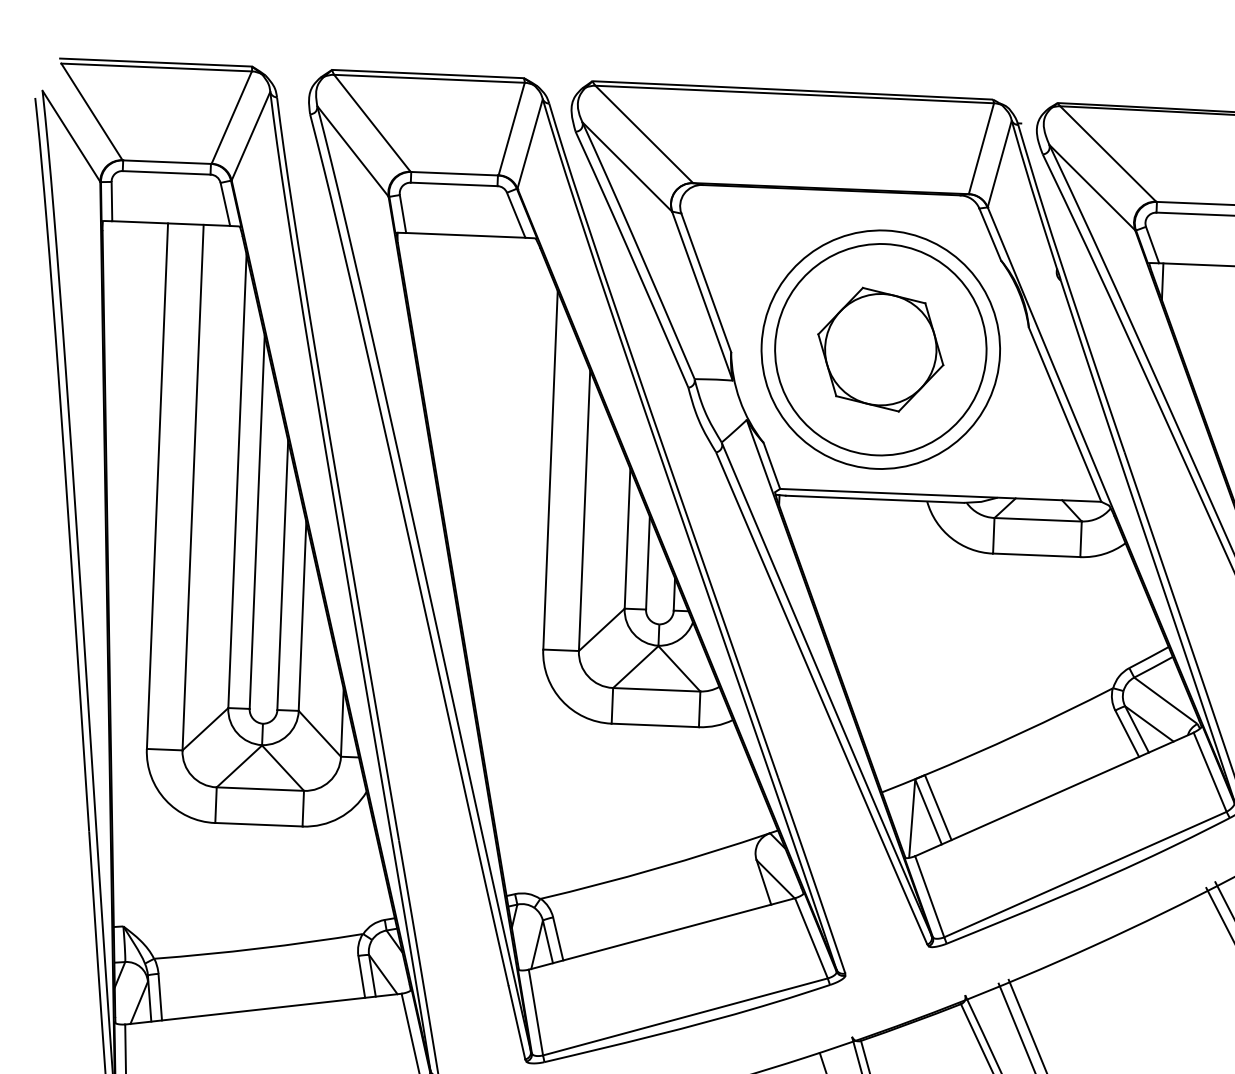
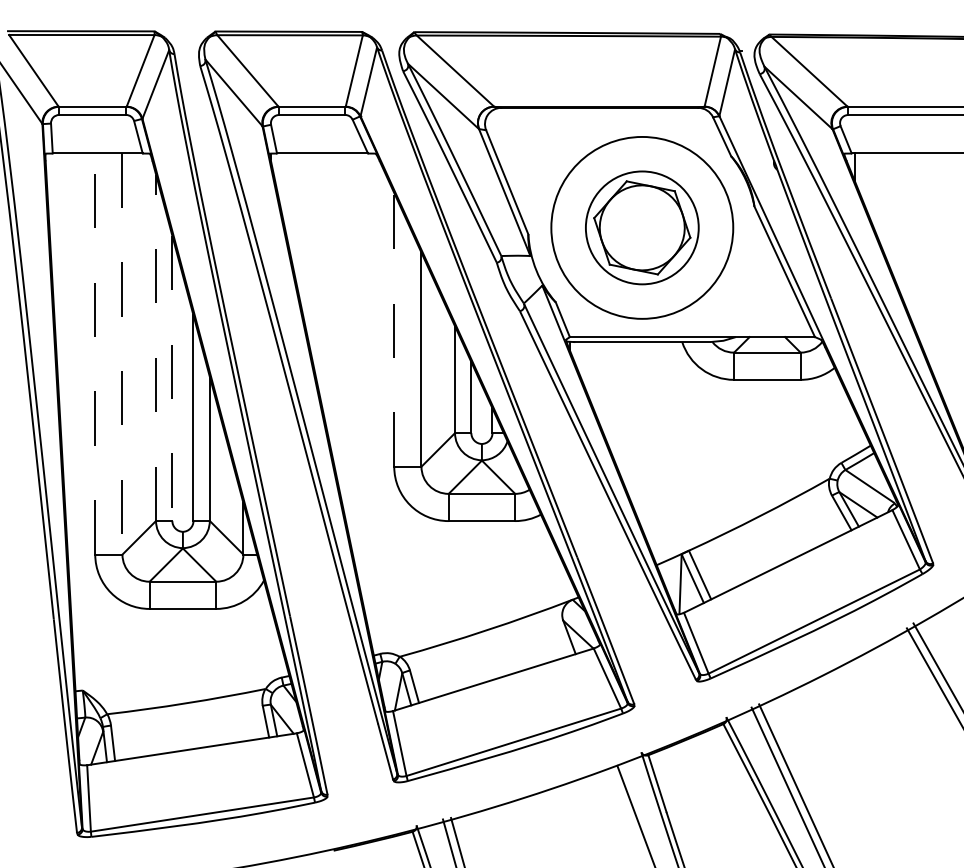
circle: (879, 349) -> (641, 227), size x0.7
line: (550, 469) -> (394, 329), solid -> dashed
line: (238, 480) -> (156, 347), solid -> dashed
line: (157, 486) -> (95, 354), solid -> dashed
line: (193, 488) -> (122, 354), solid -> dashed
line: (257, 522) -> (172, 378), solid -> dashed

